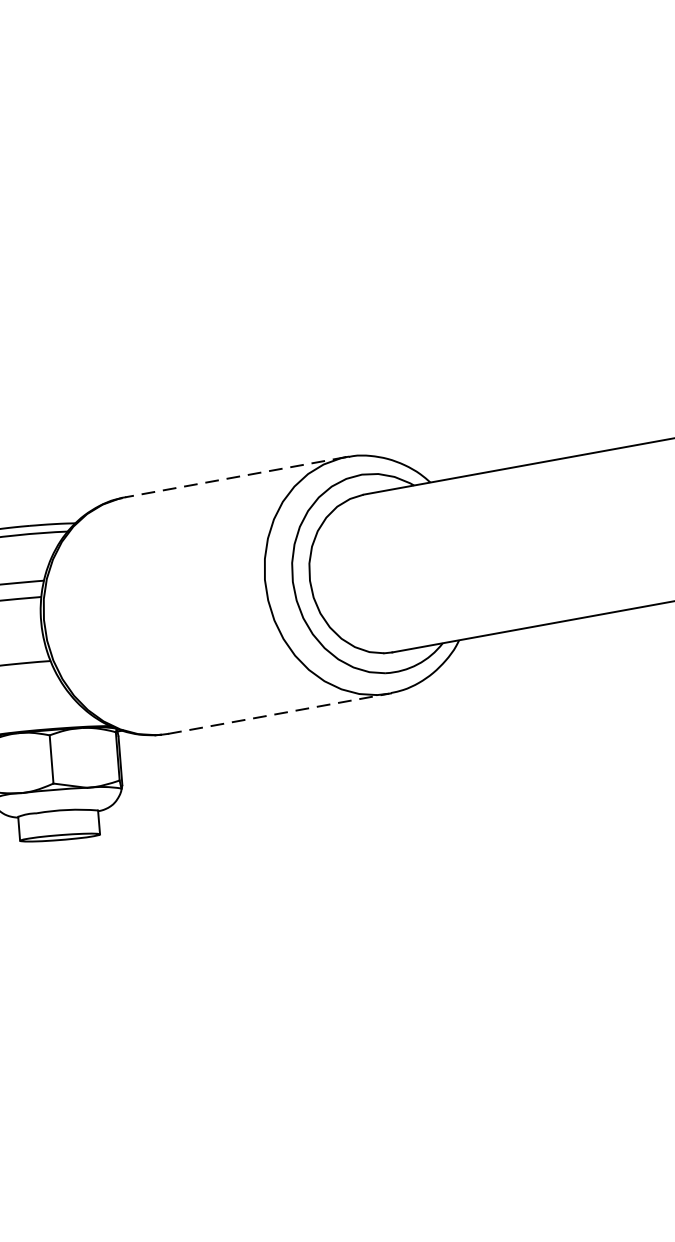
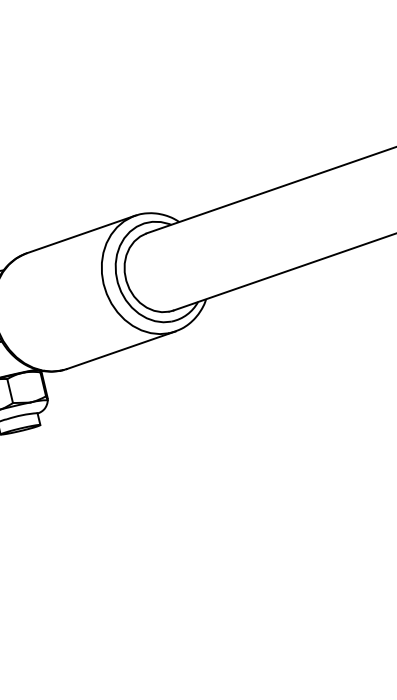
line: (235, 476) -> (80, 234), dashed -> solid
line: (279, 714) -> (121, 350), dashed -> solid

